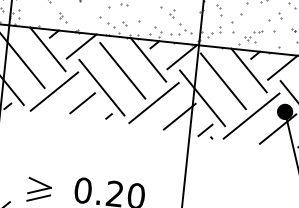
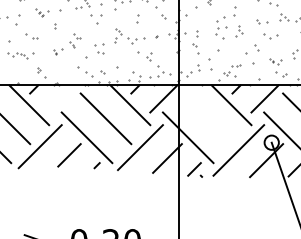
line: (81, 46) -> (62, 98), removed
line: (222, 81) -> (206, 118), removed
fill: (284, 111) -> (271, 142), removed

